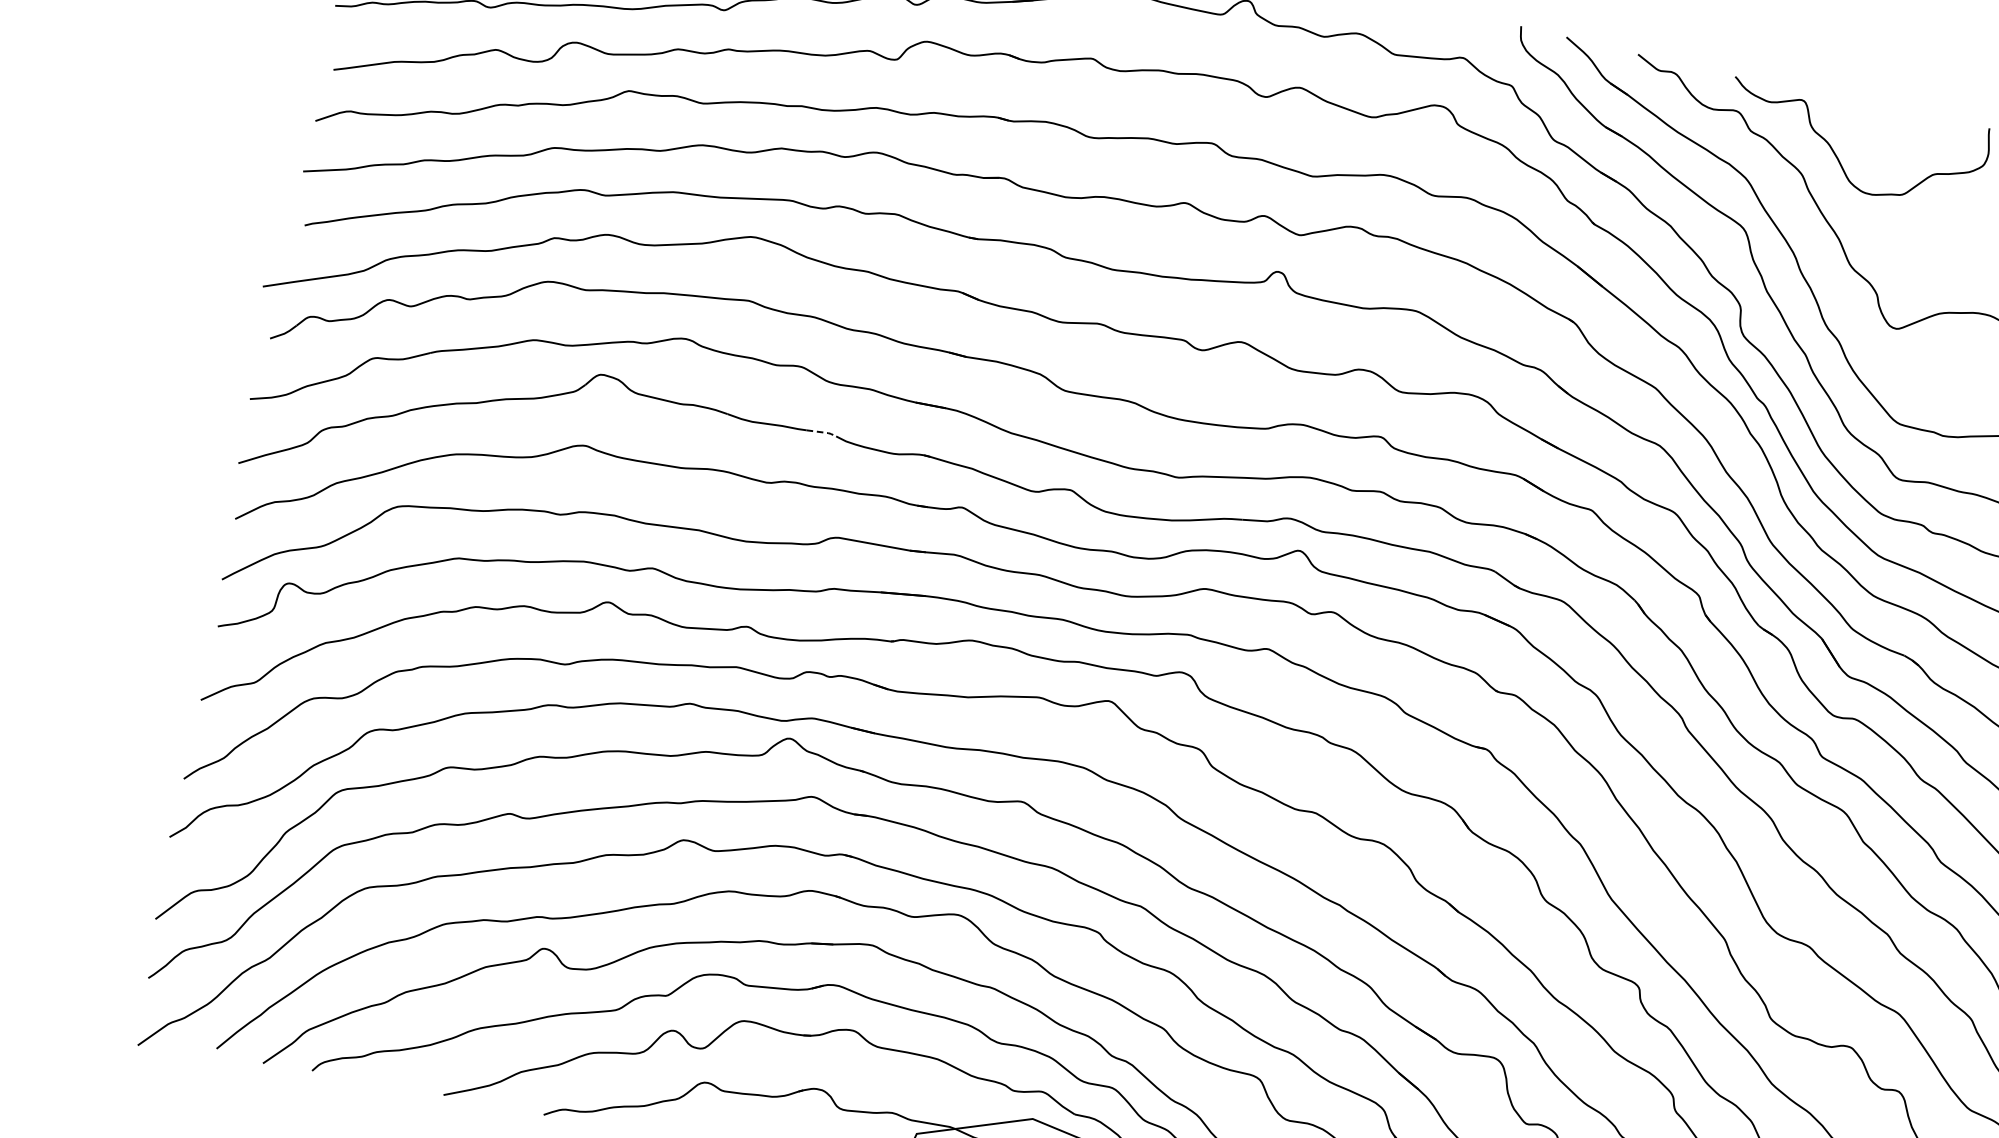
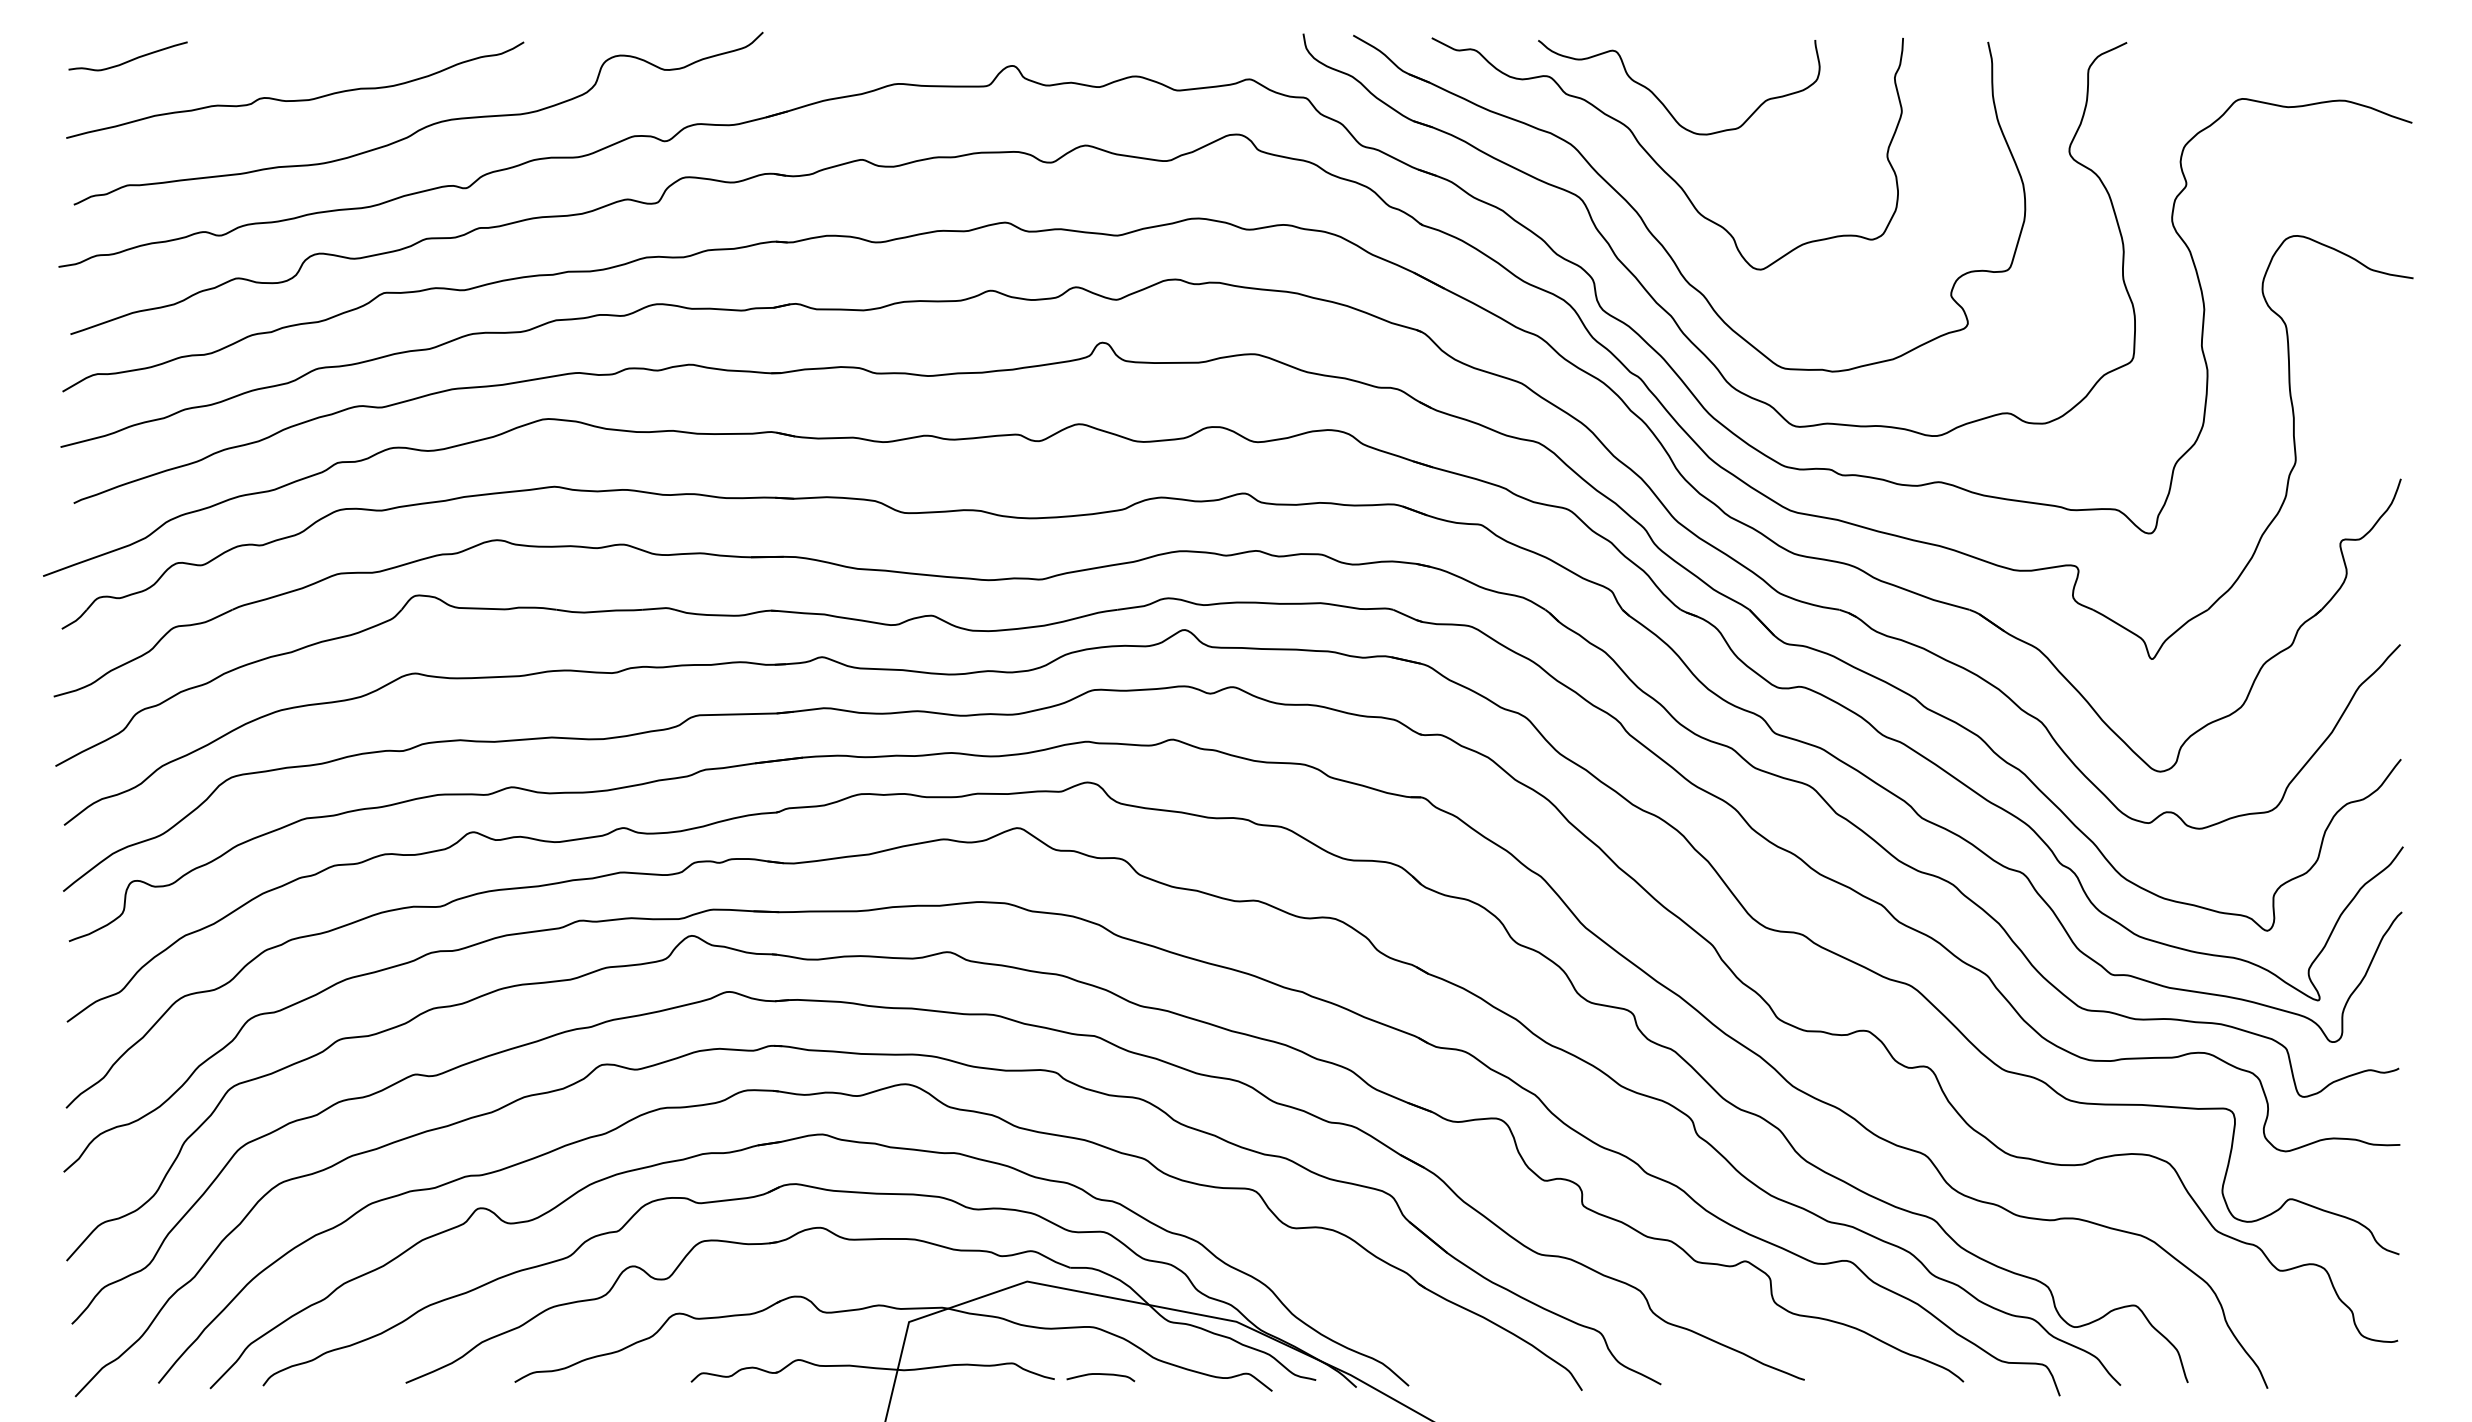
line: (824, 432) -> (661, 608), dashed -> solid

